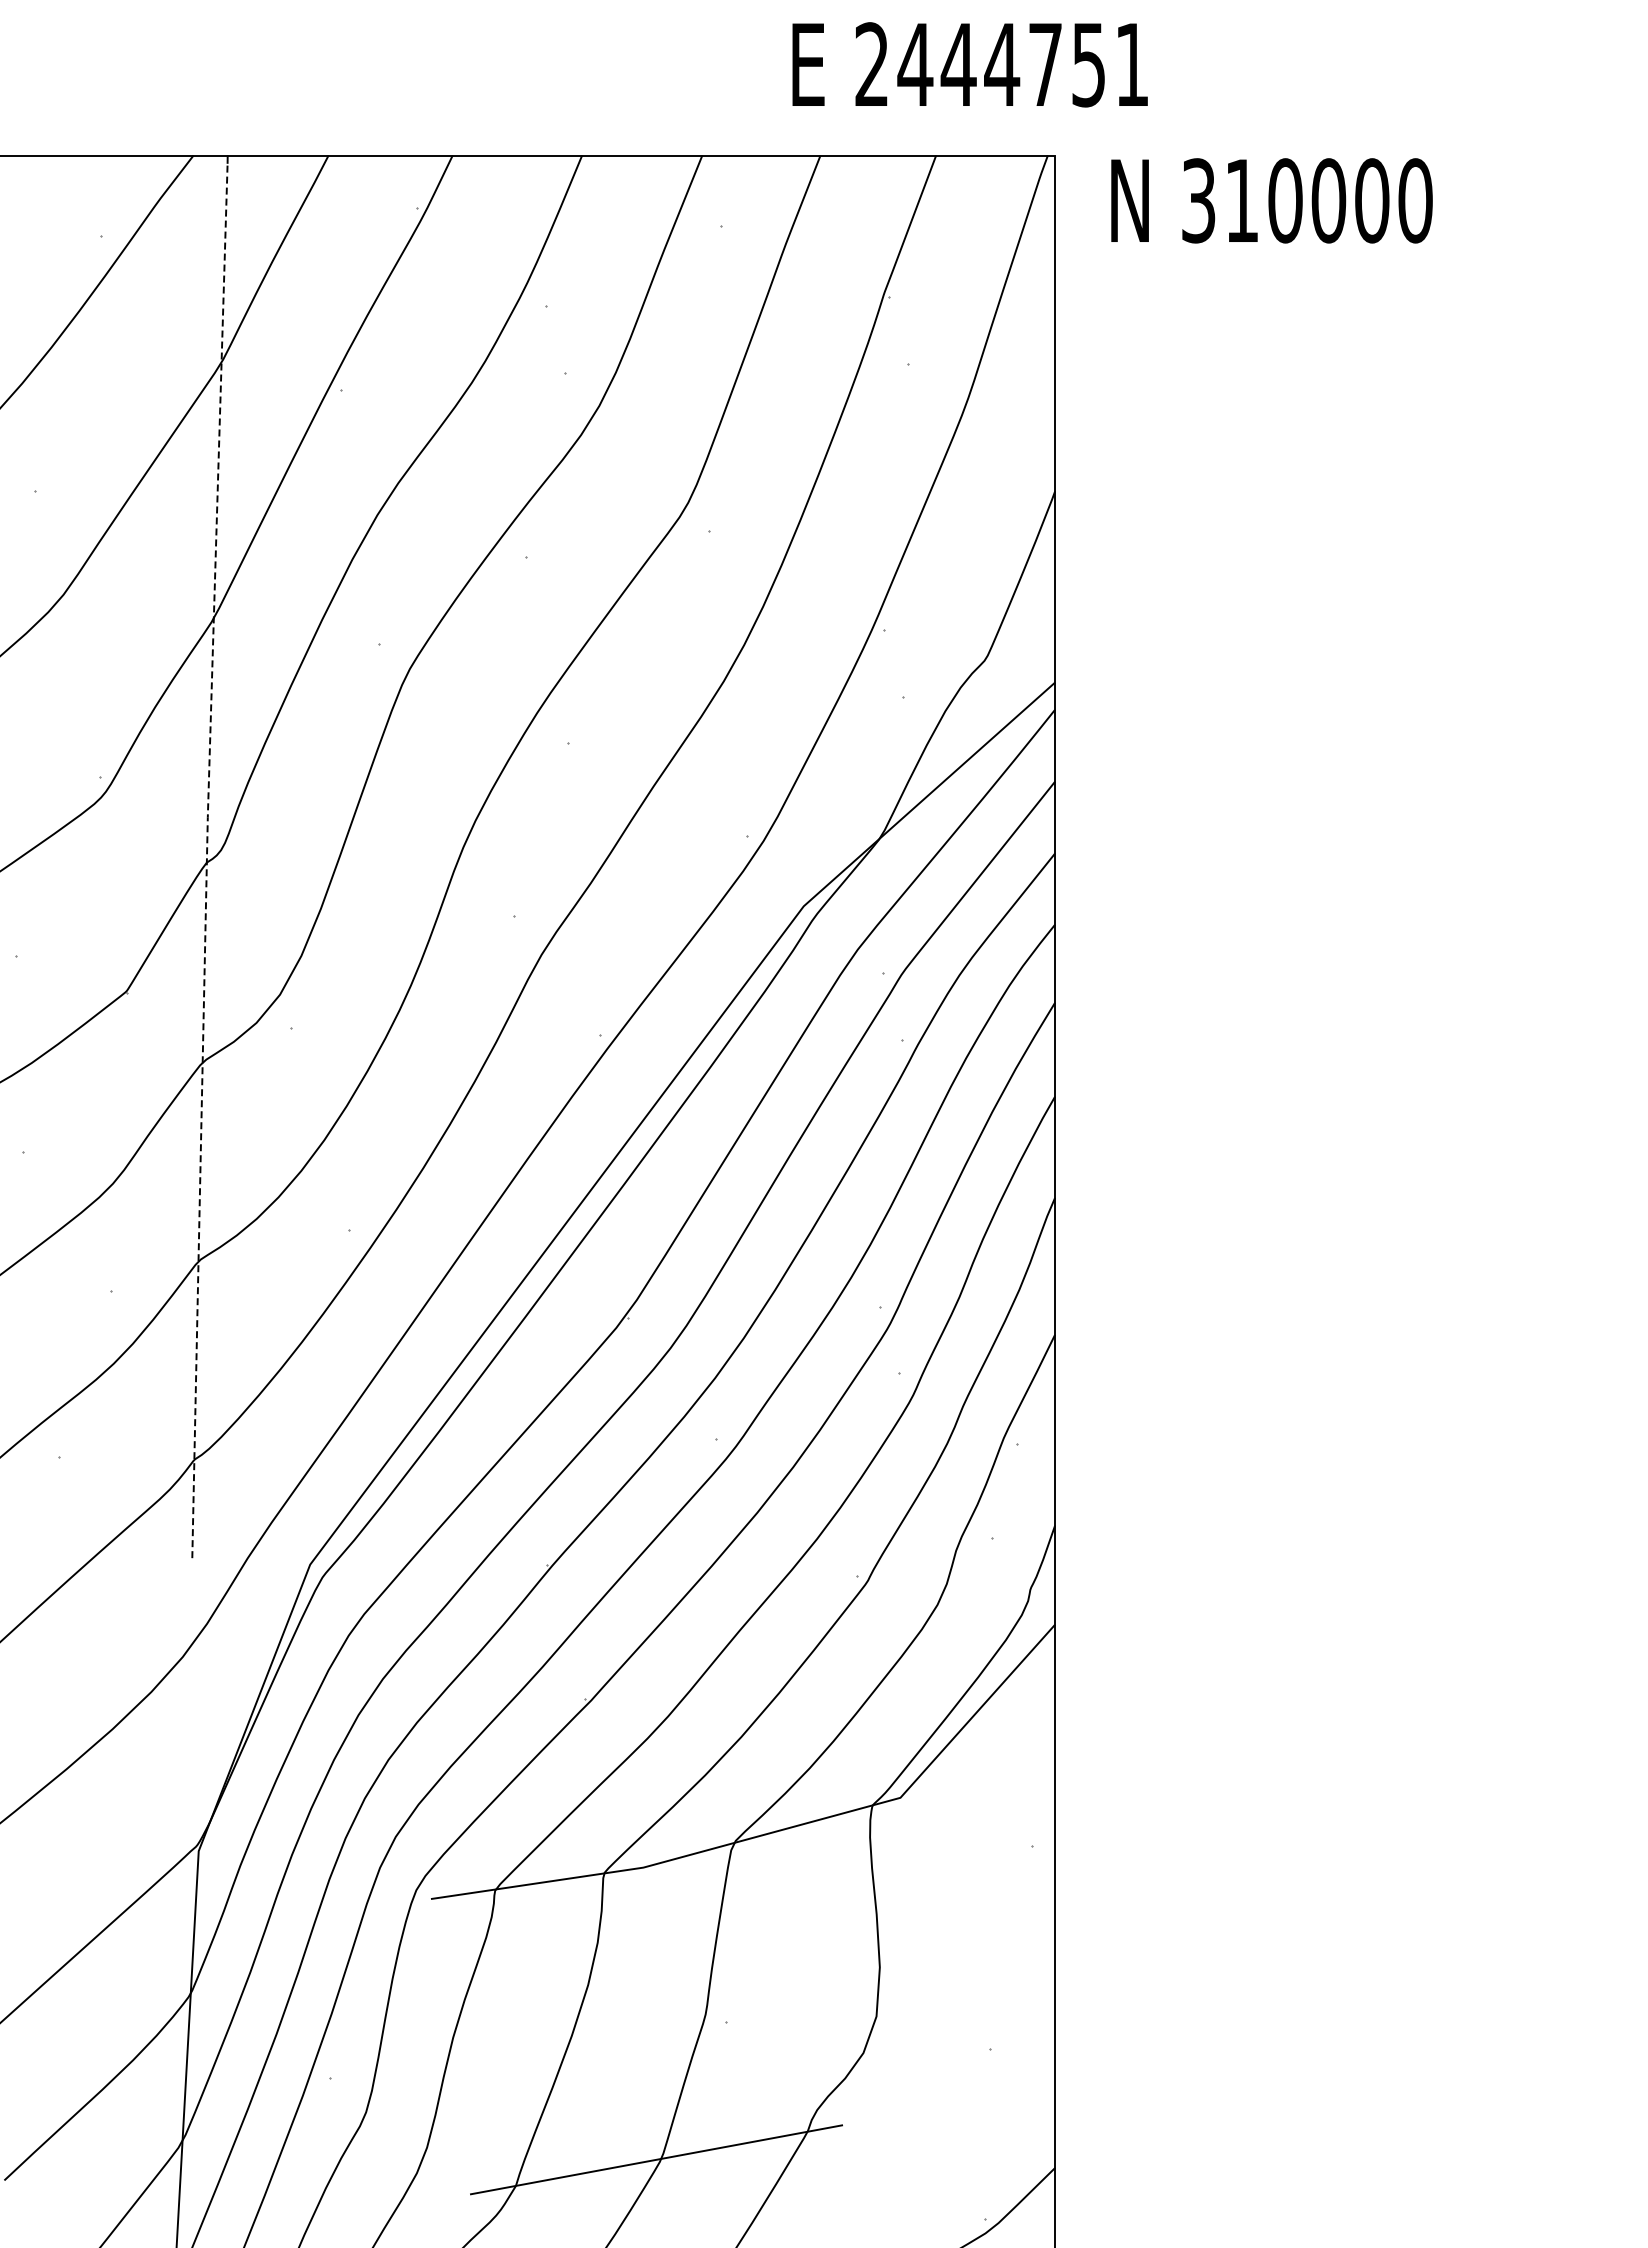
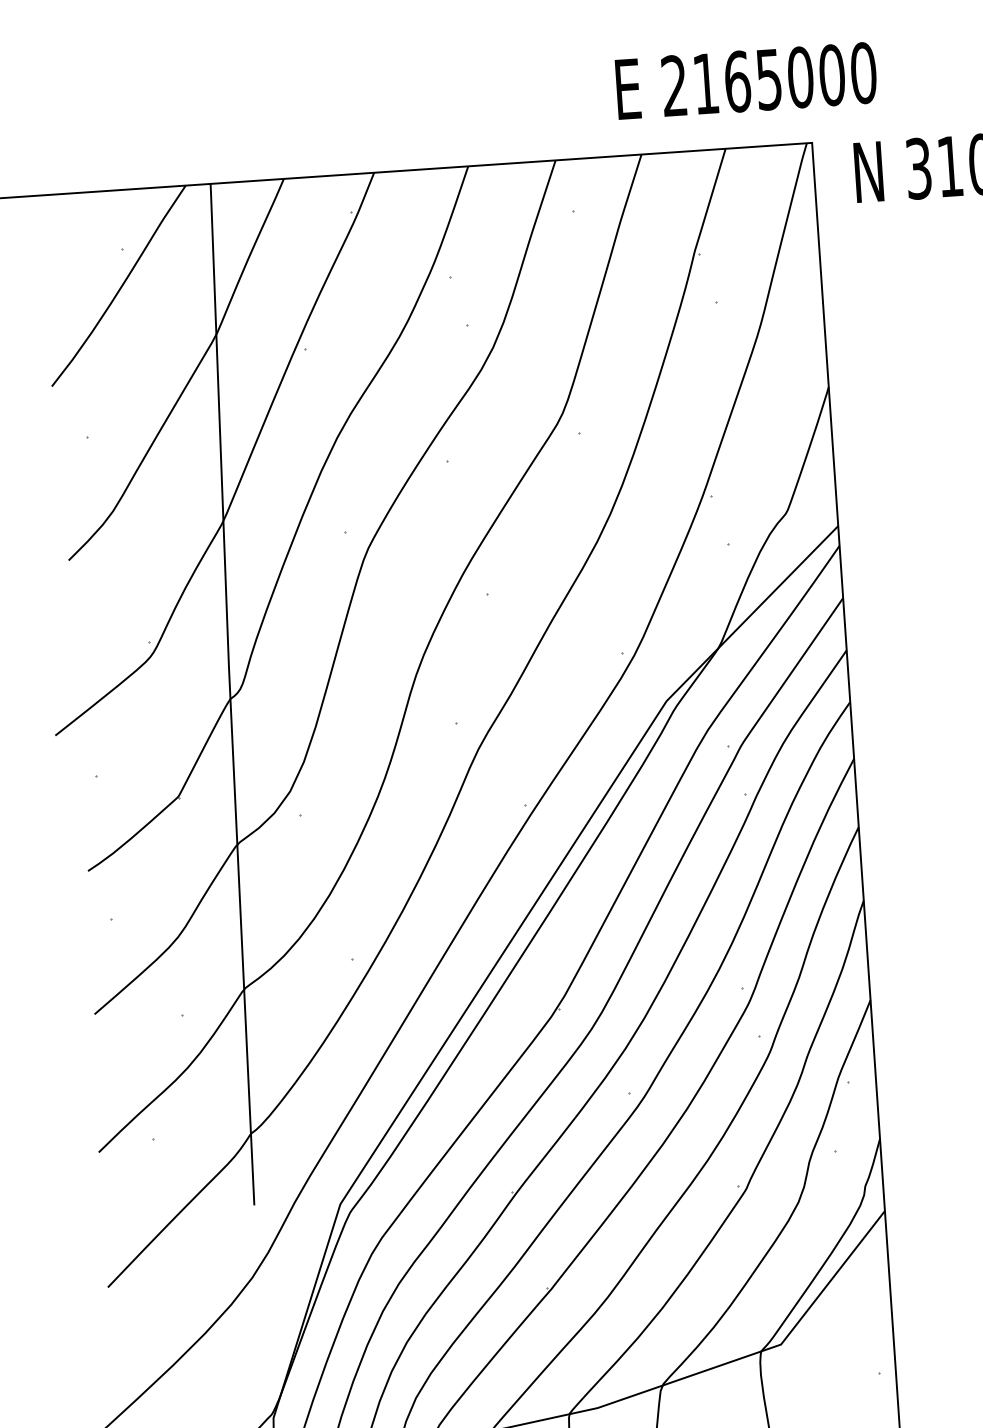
text: (1023, 64) -> (784, 78), 2444751 -> 2165000
line: (206, 859) -> (230, 696), dashed -> solid

